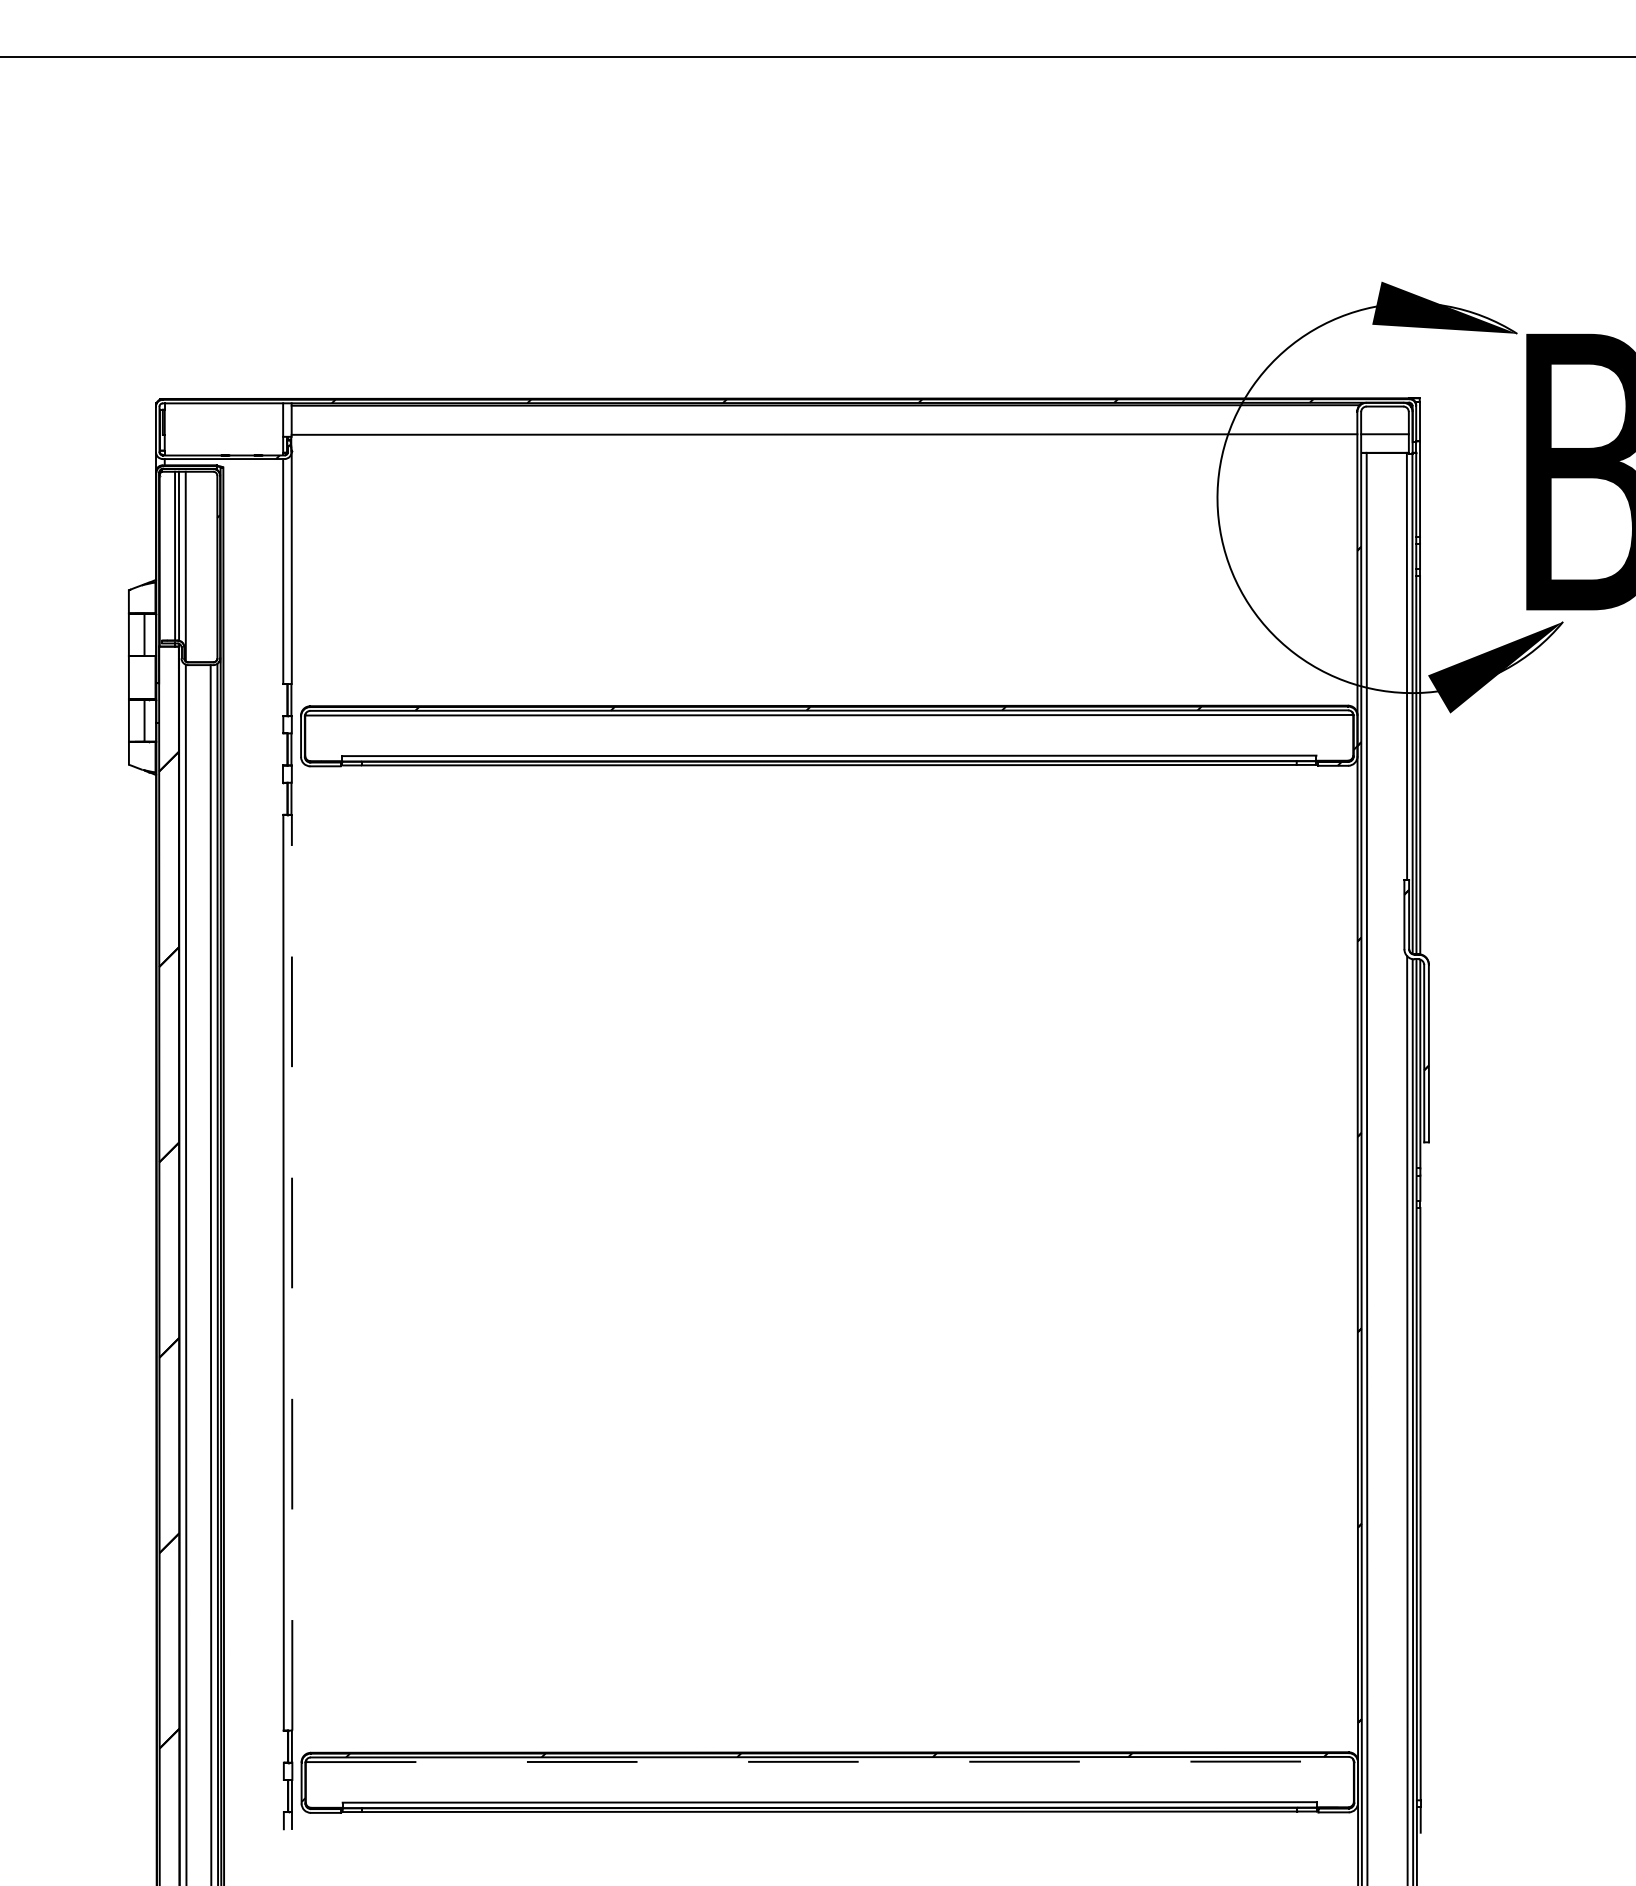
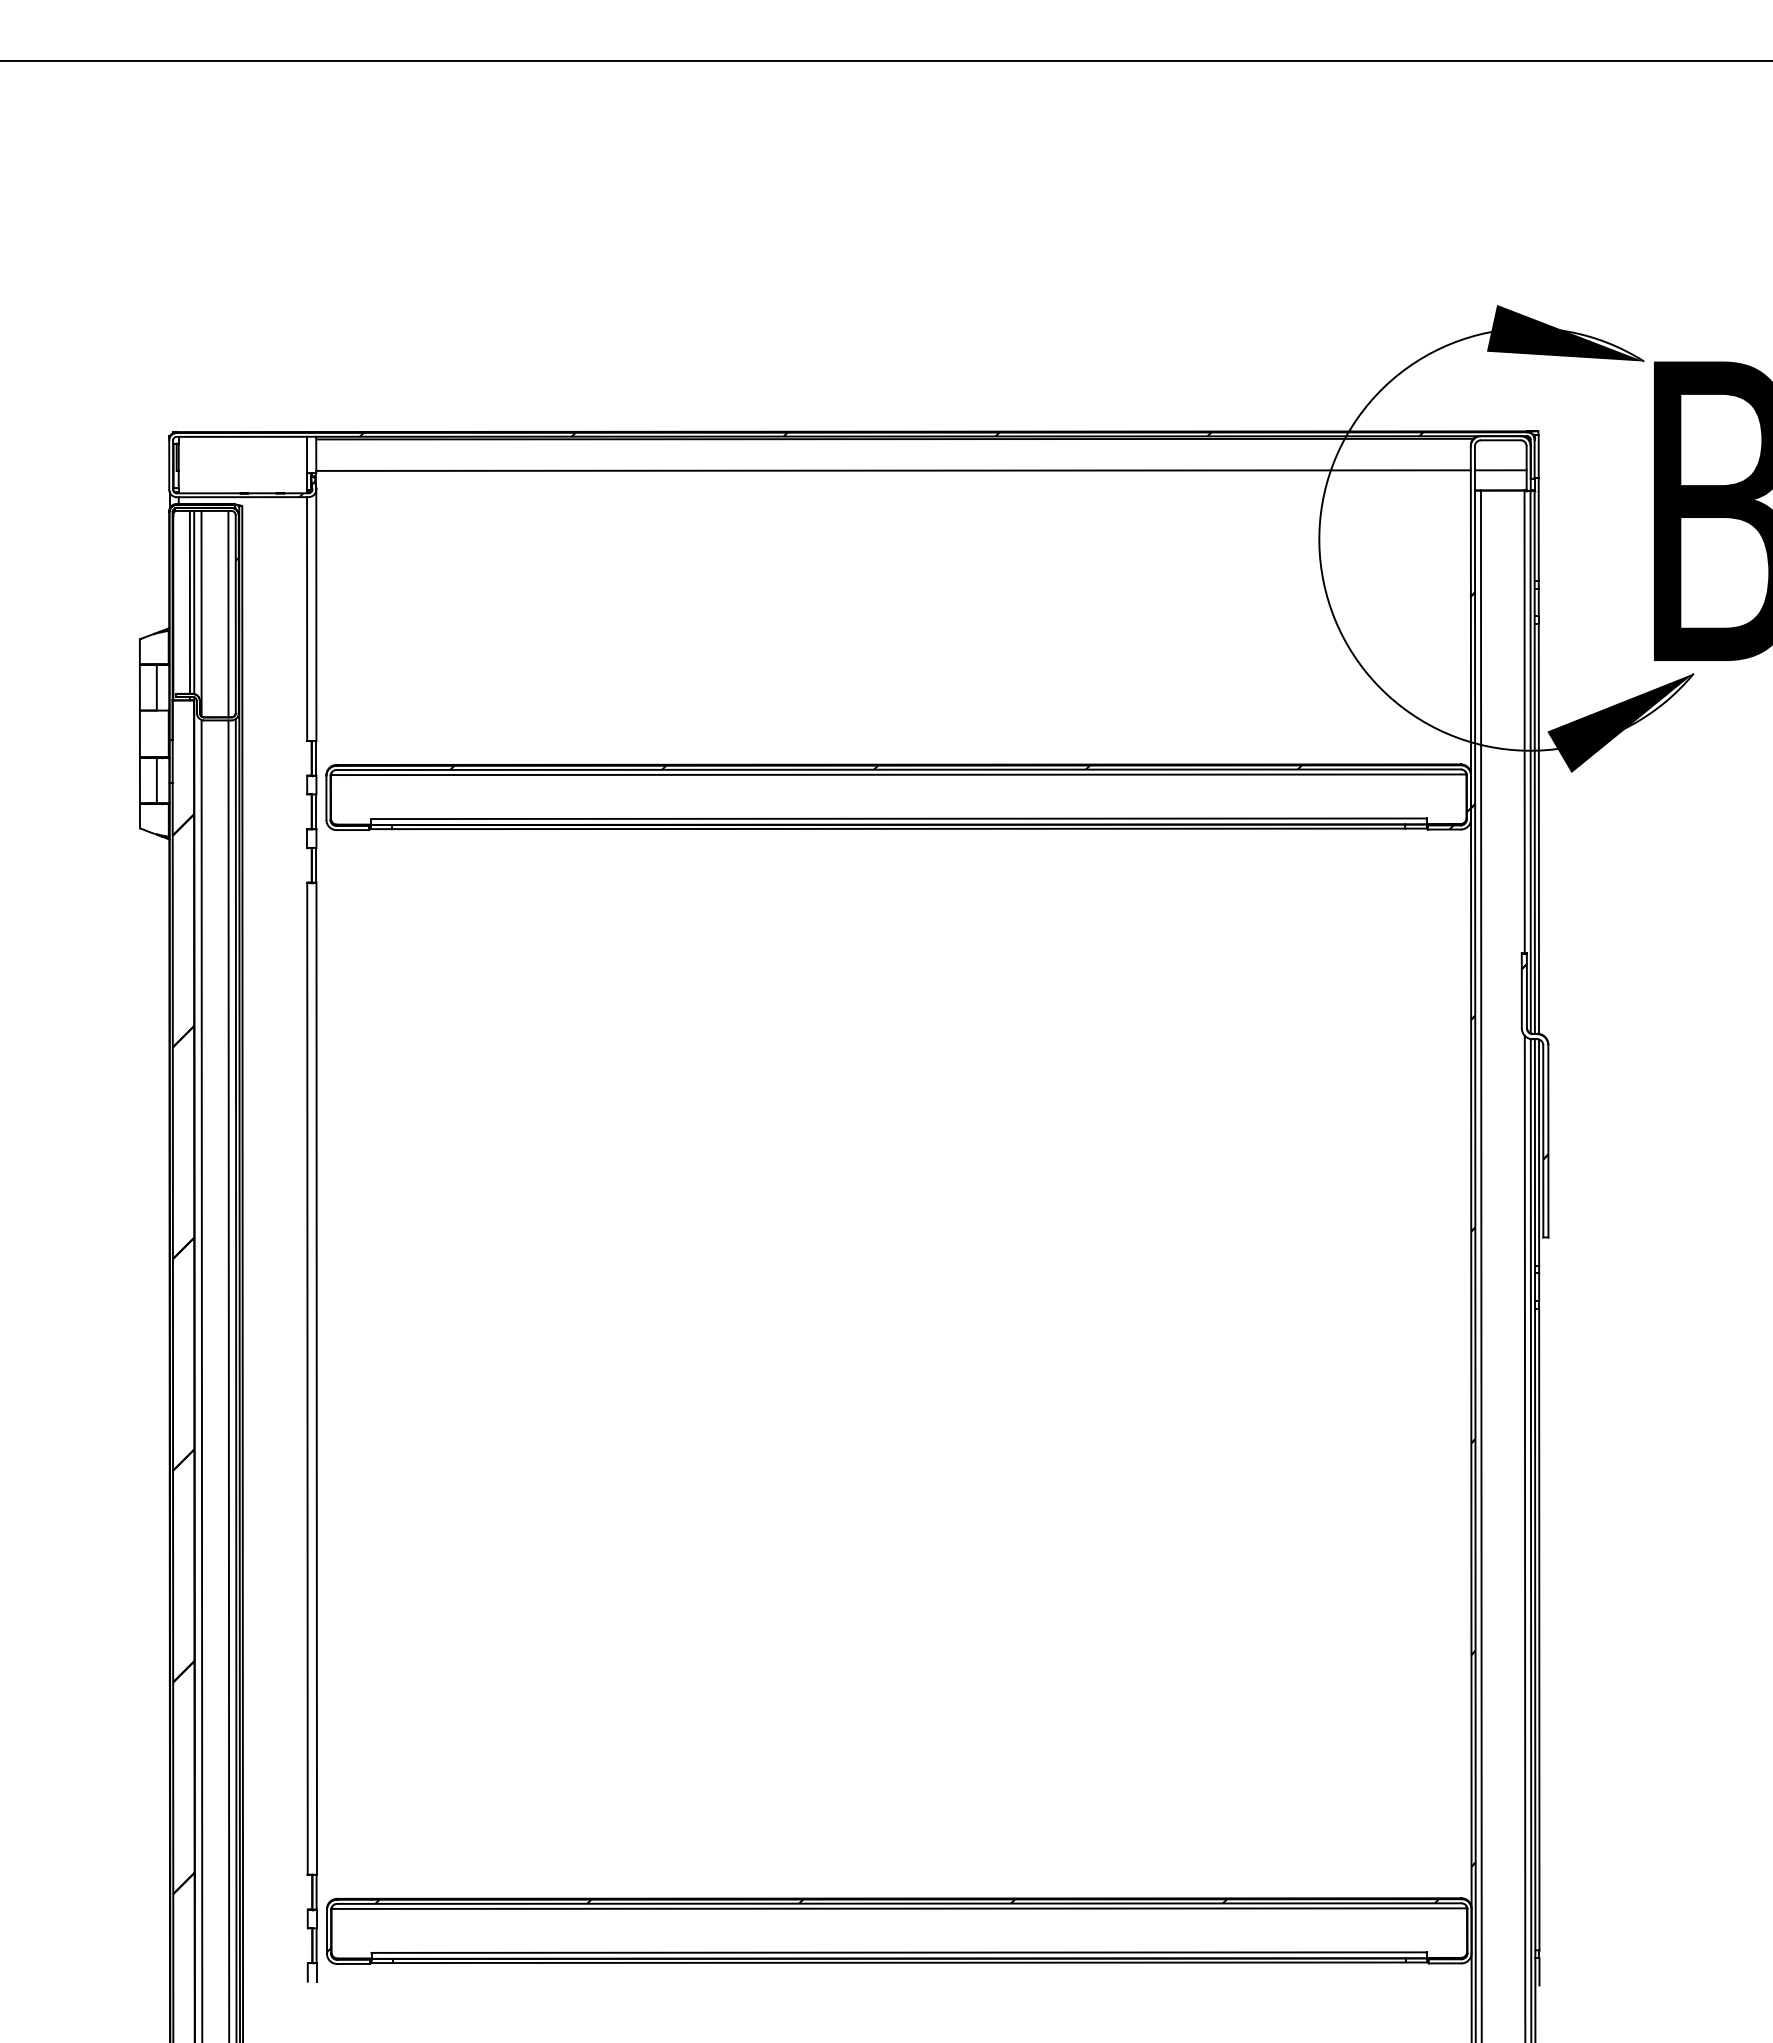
line: (210, 566) -> (228, 613), added
line: (291, 1272) -> (316, 1378), dashed -> solid
line: (829, 1761) -> (899, 1908), dashed -> solid

